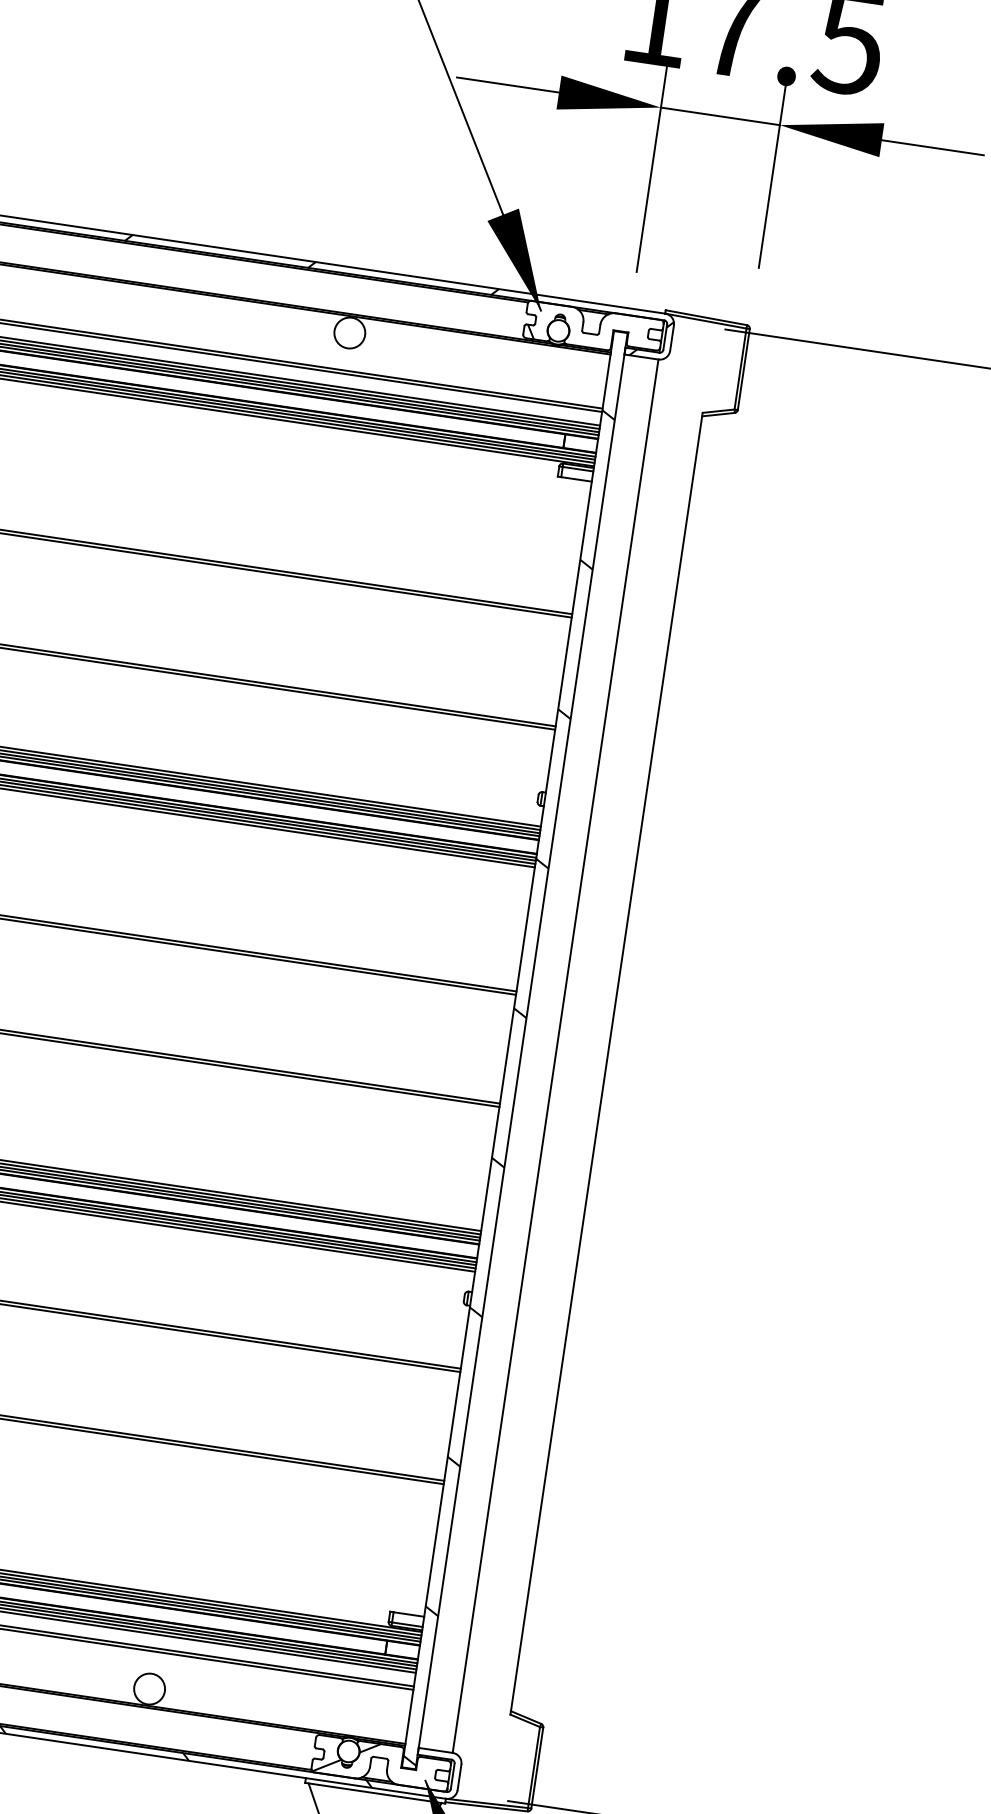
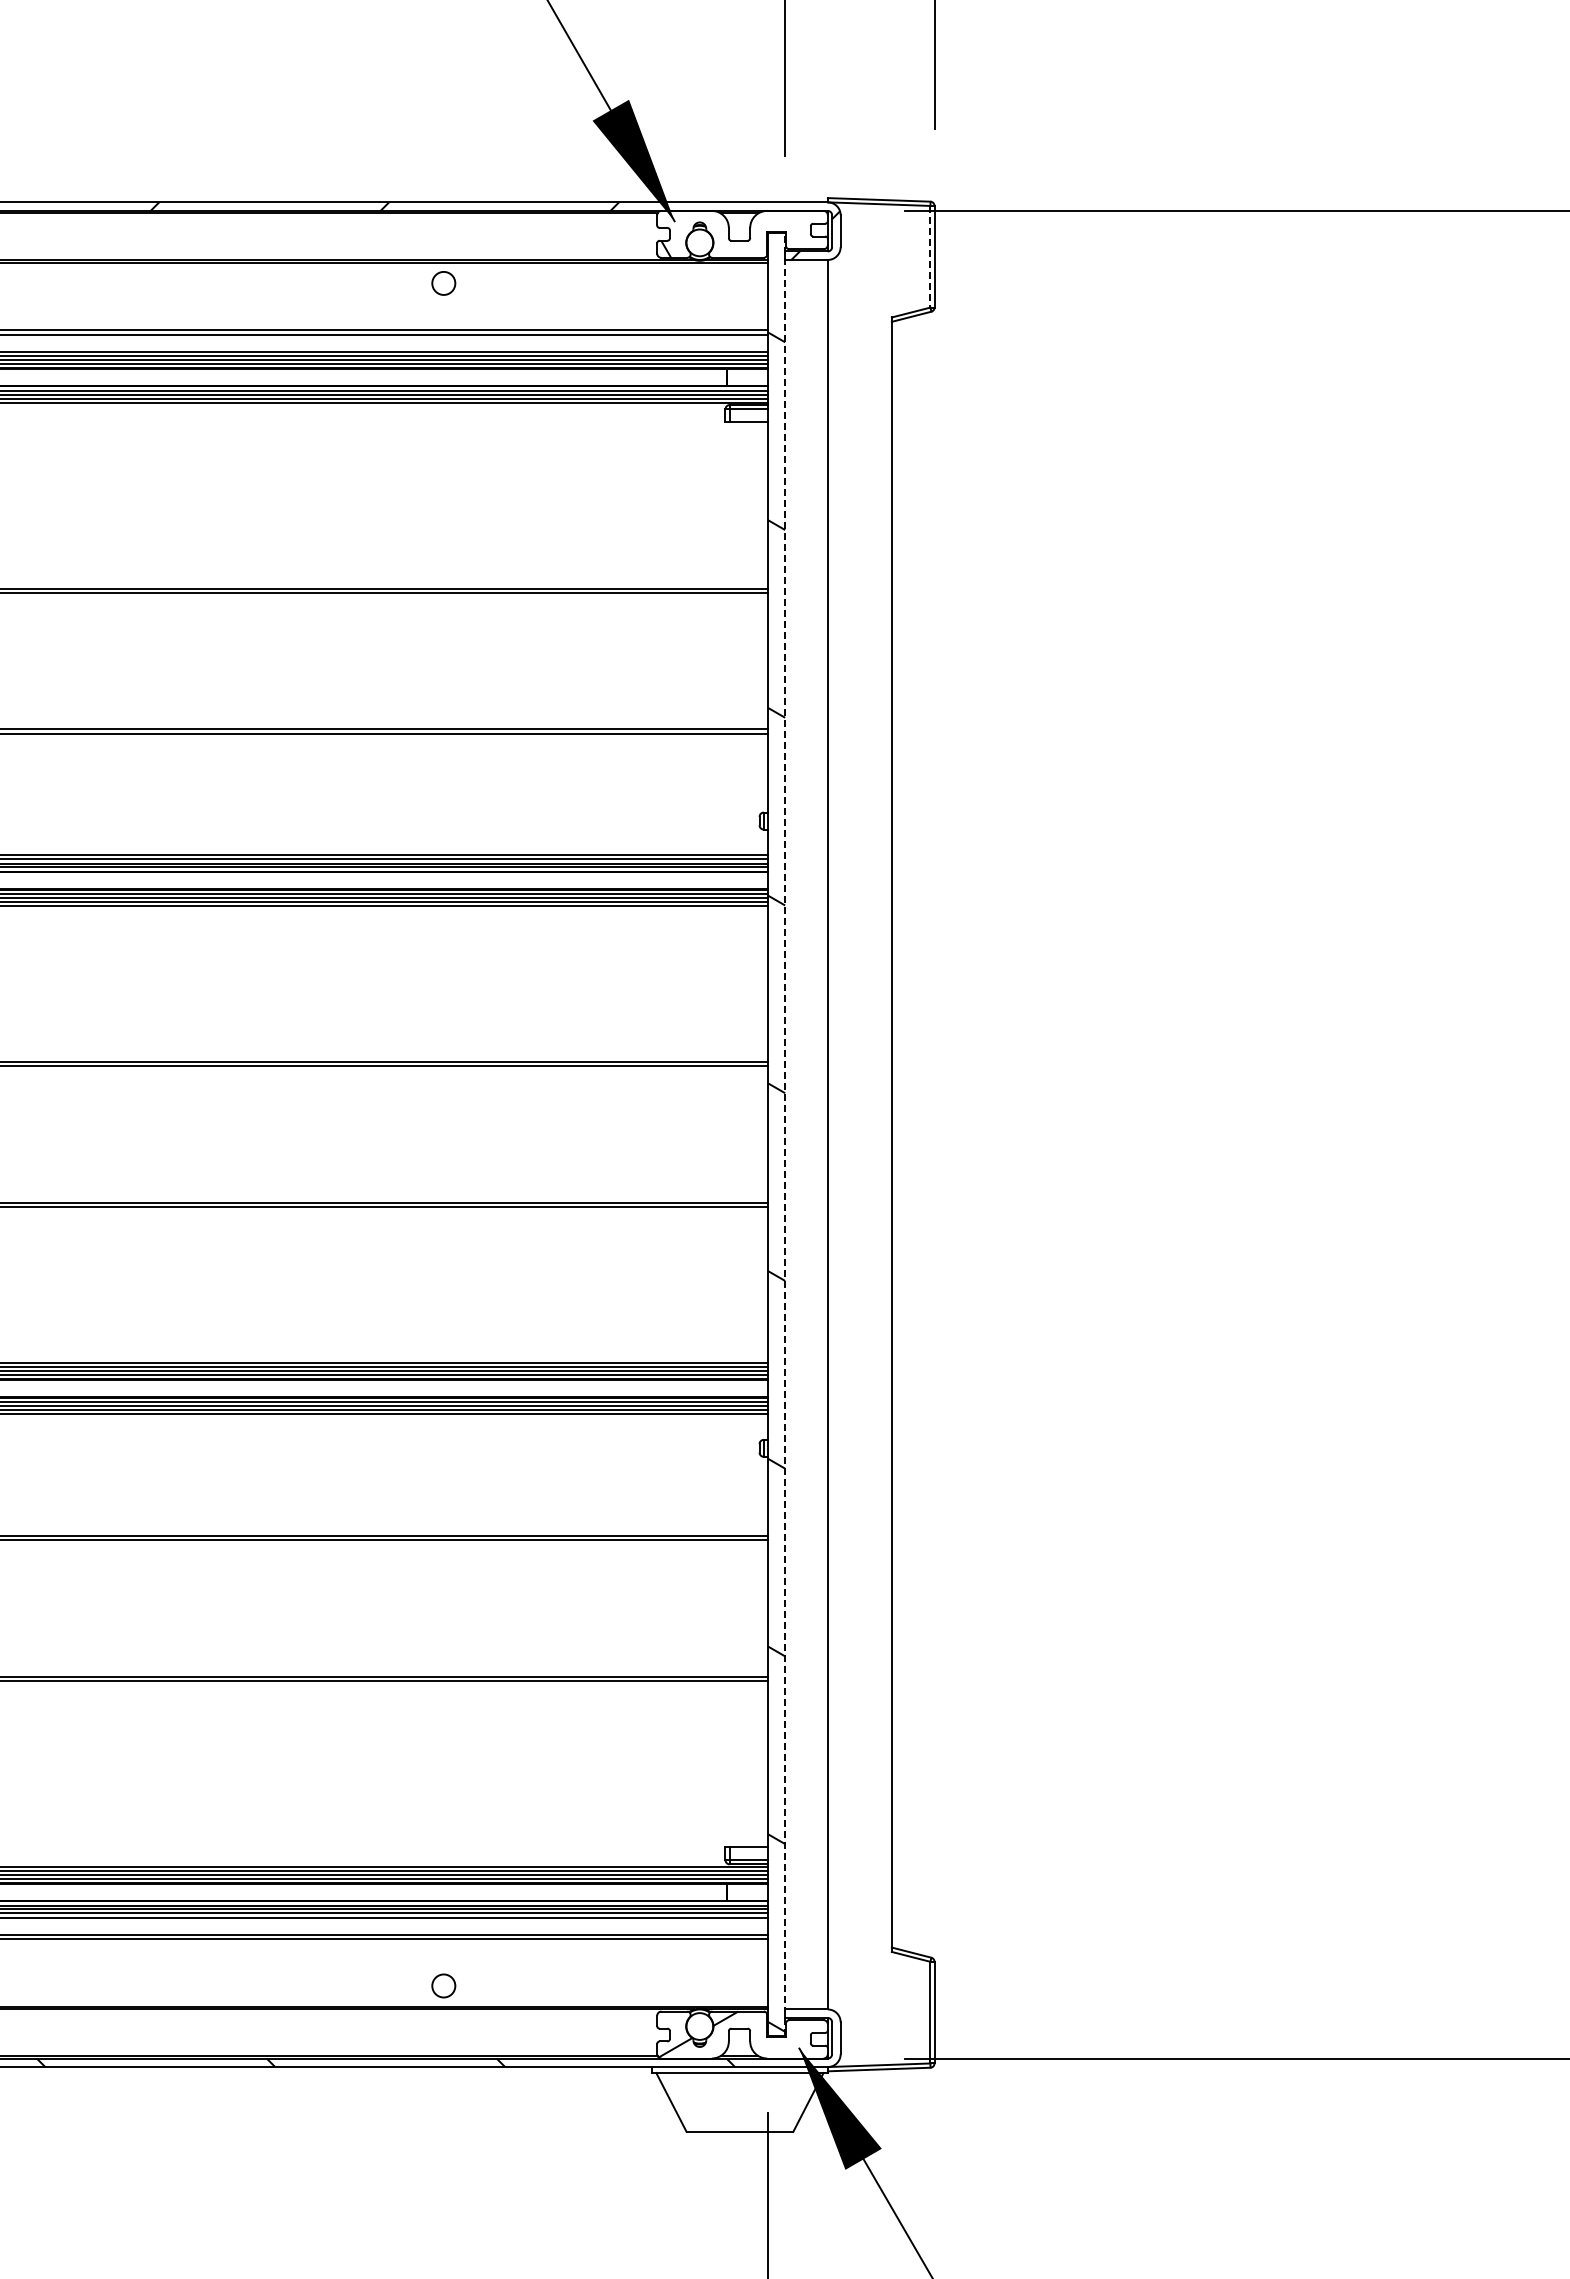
circle: (349, 333) -> (443, 283), size x0.6
line: (740, 368) -> (930, 256), solid -> dashed
line: (521, 1051) -> (785, 1134), solid -> dashed
circle: (149, 1688) -> (443, 1985), size x0.6

